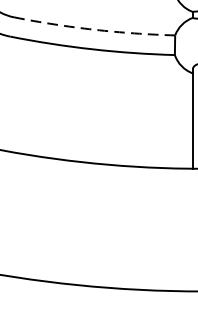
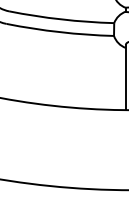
arc: (94, 29) -> (61, 19), dashed -> solid

